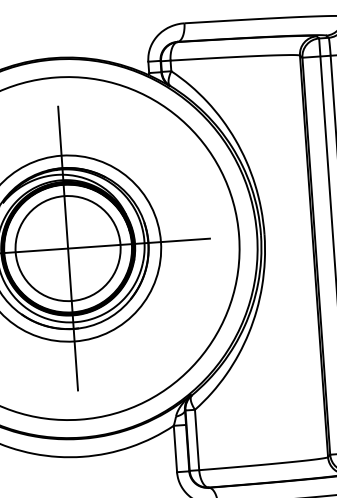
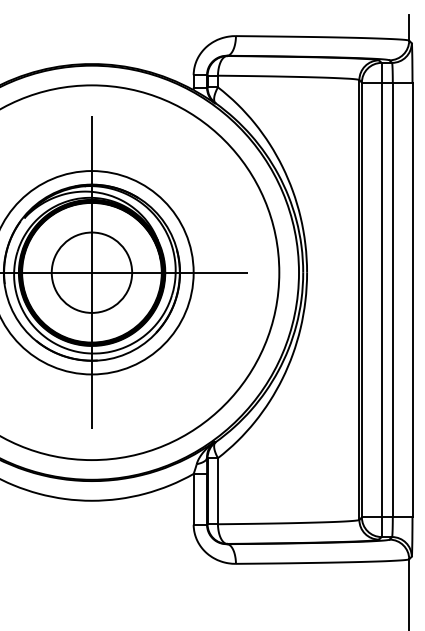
circle: (67, 248) -> (91, 272), size x0.7

